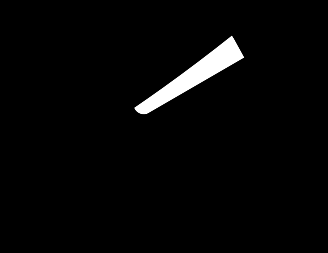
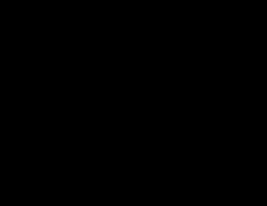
fill: (188, 74) -> (153, 60), added

